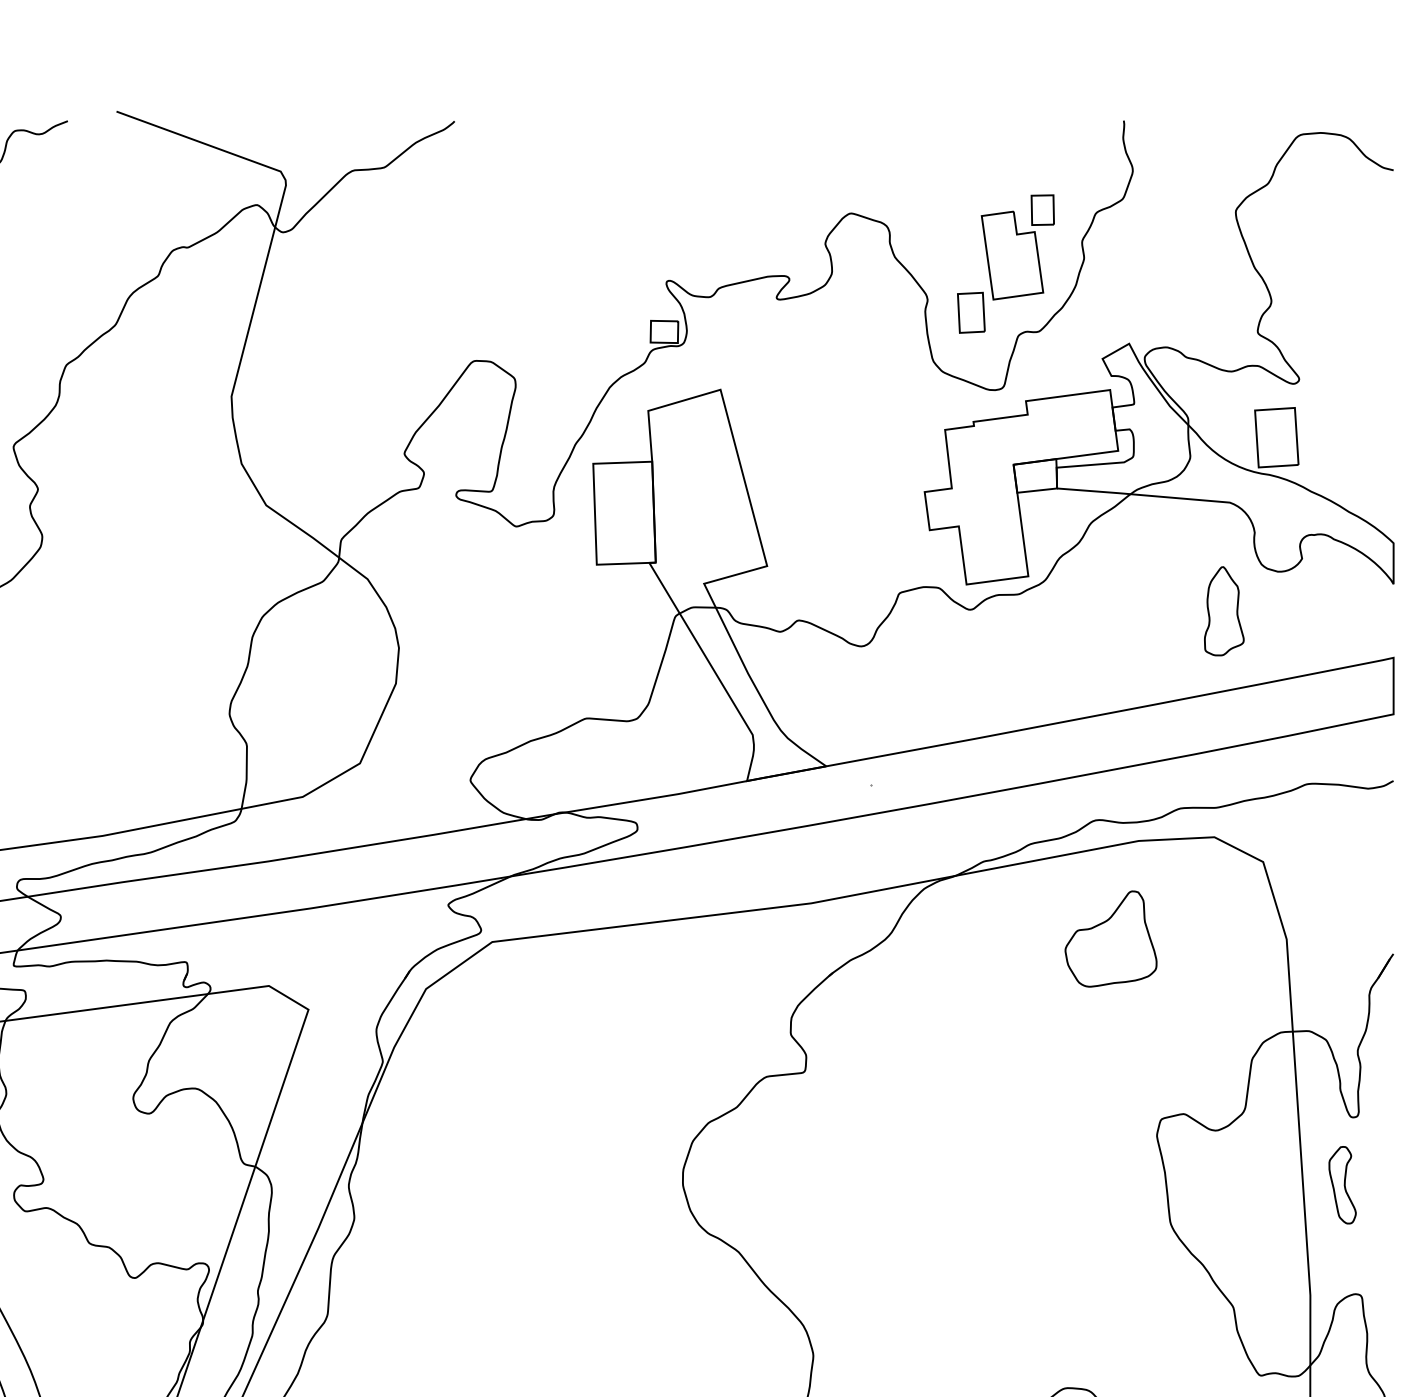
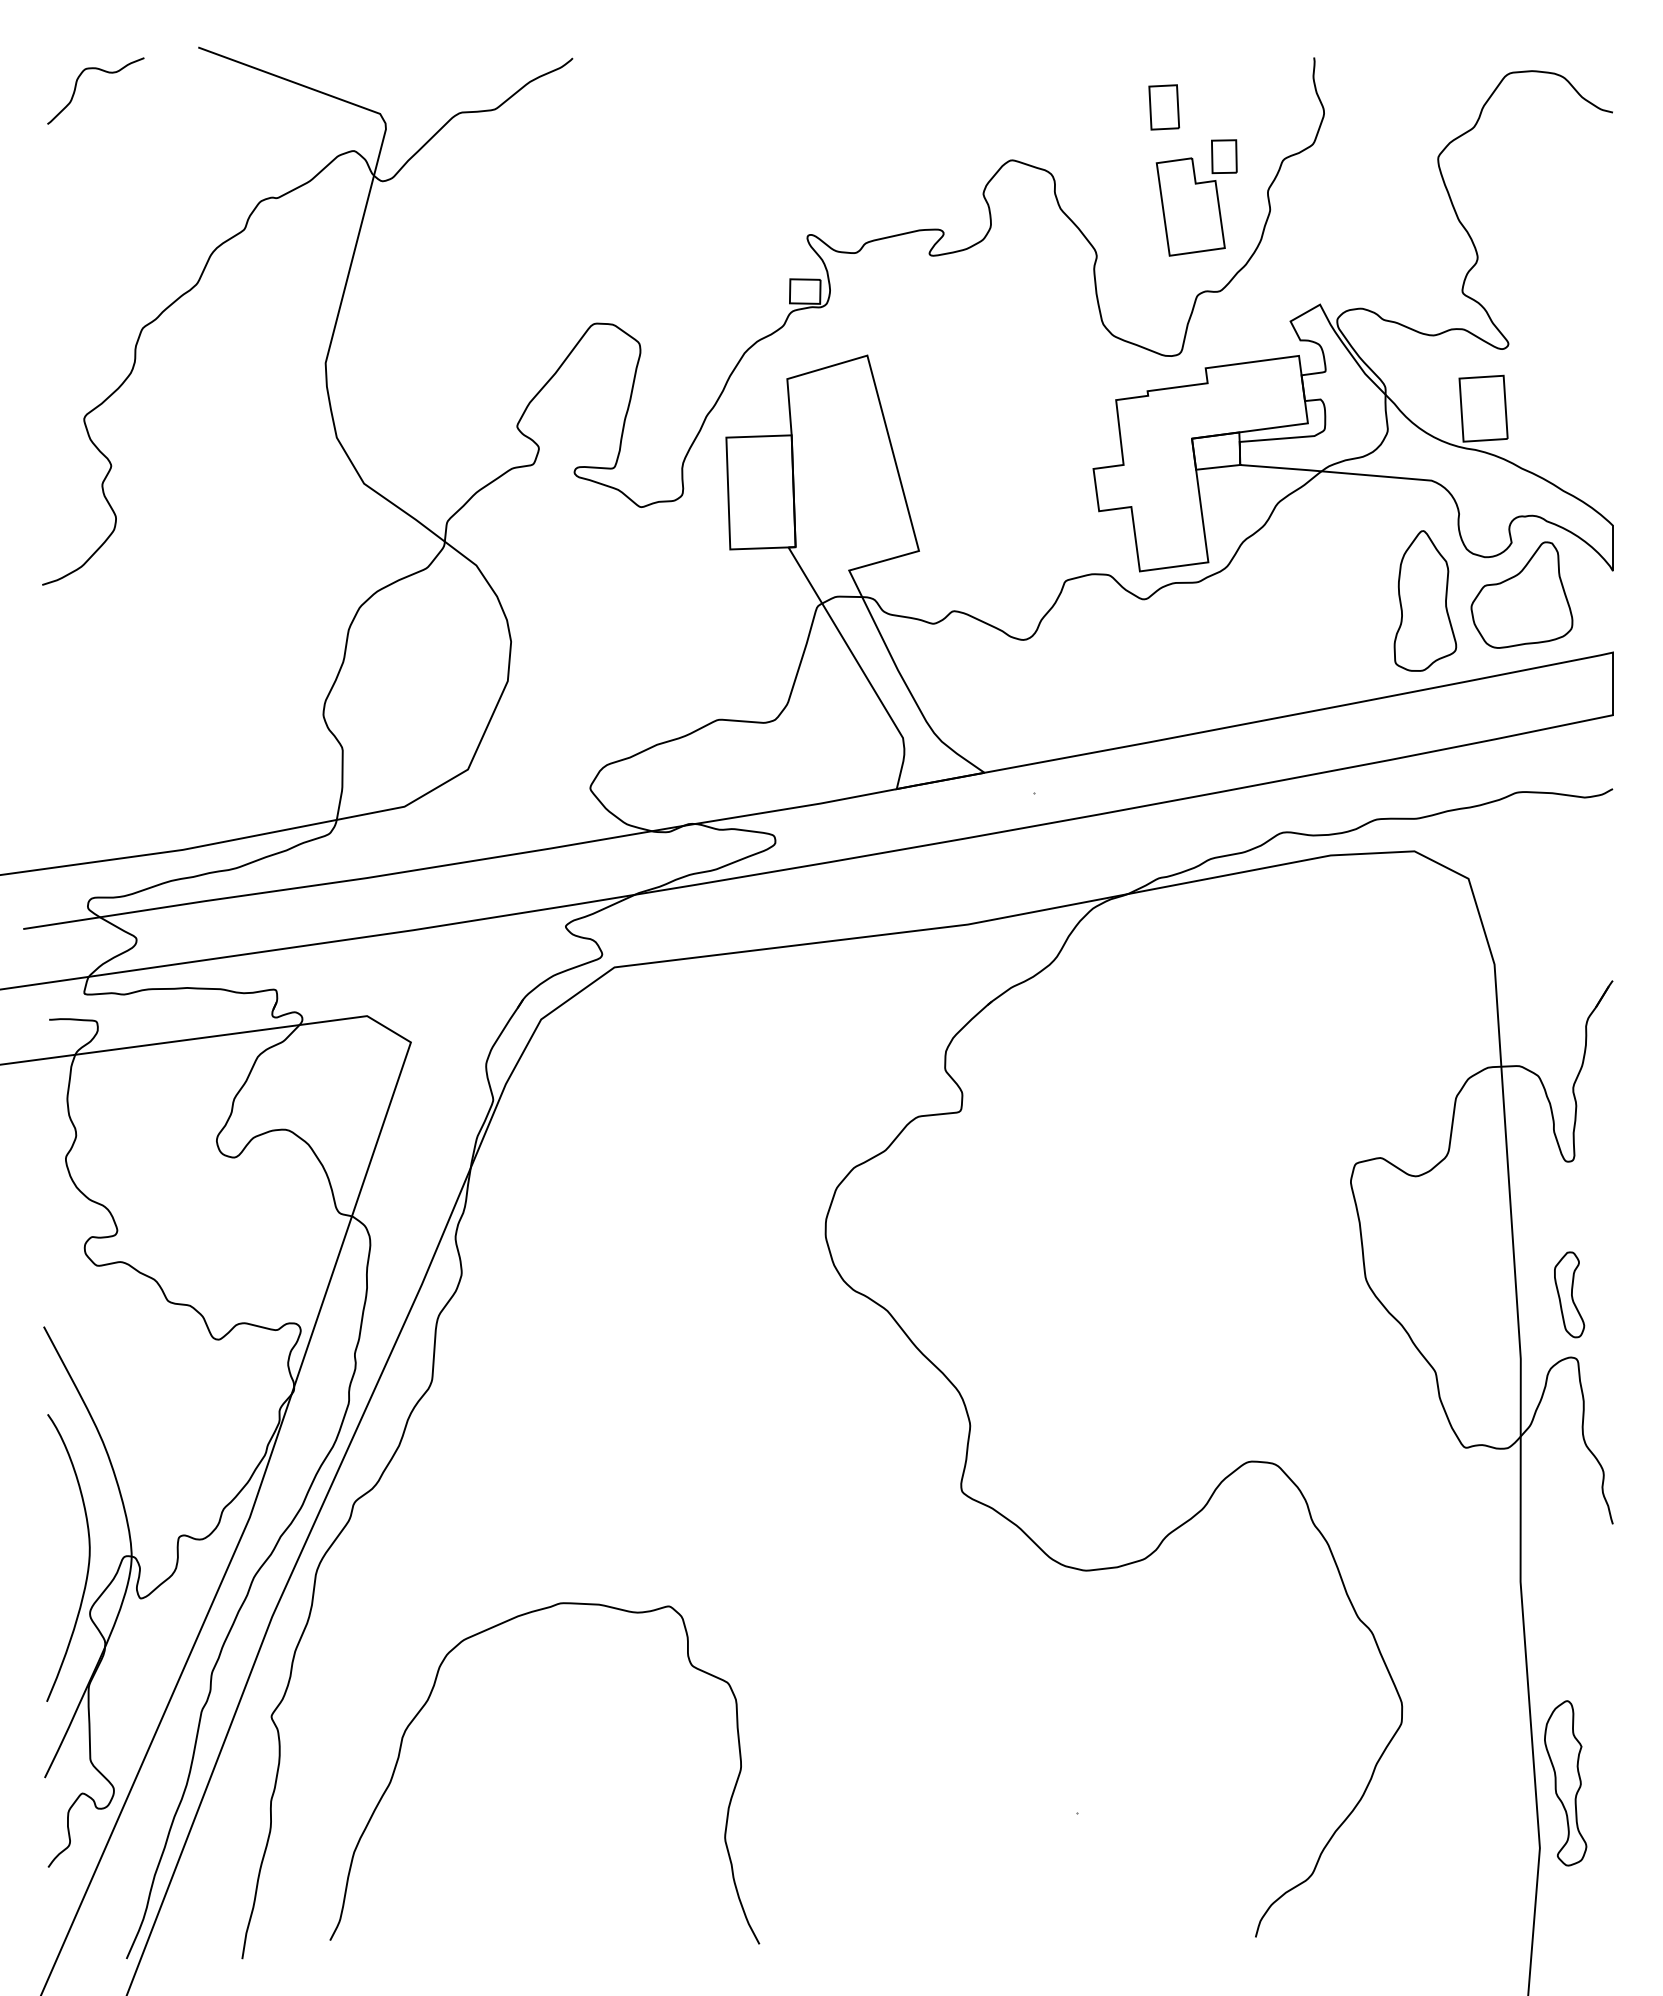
part: (971, 312) -> (1164, 107), moved
part: (1224, 610) -> (1425, 600), size x1.43
part: (1110, 938) -> (1521, 594), moved
part: (1342, 1184) -> (1569, 1294), moved

